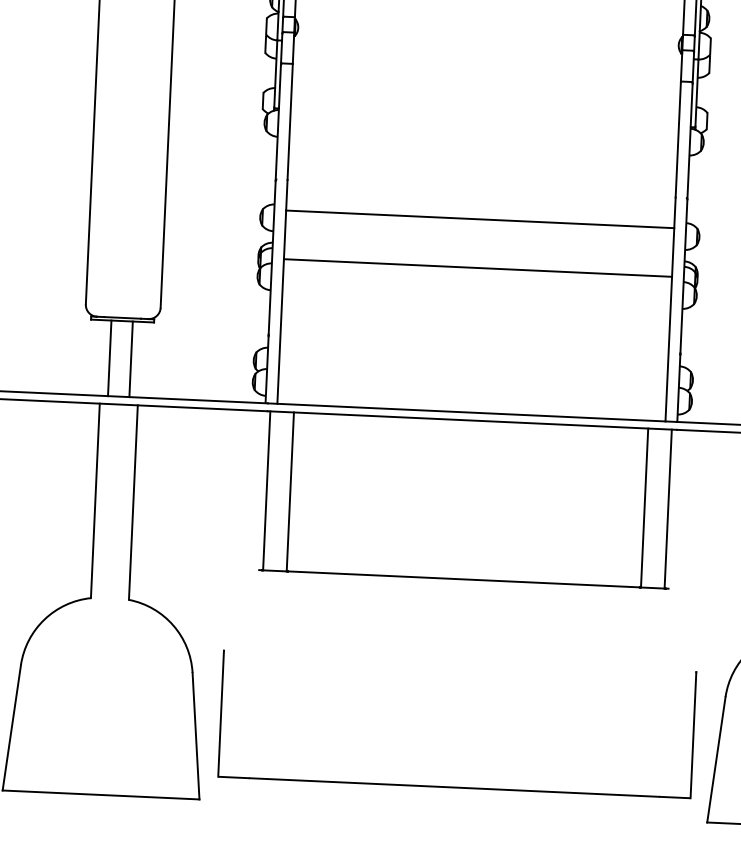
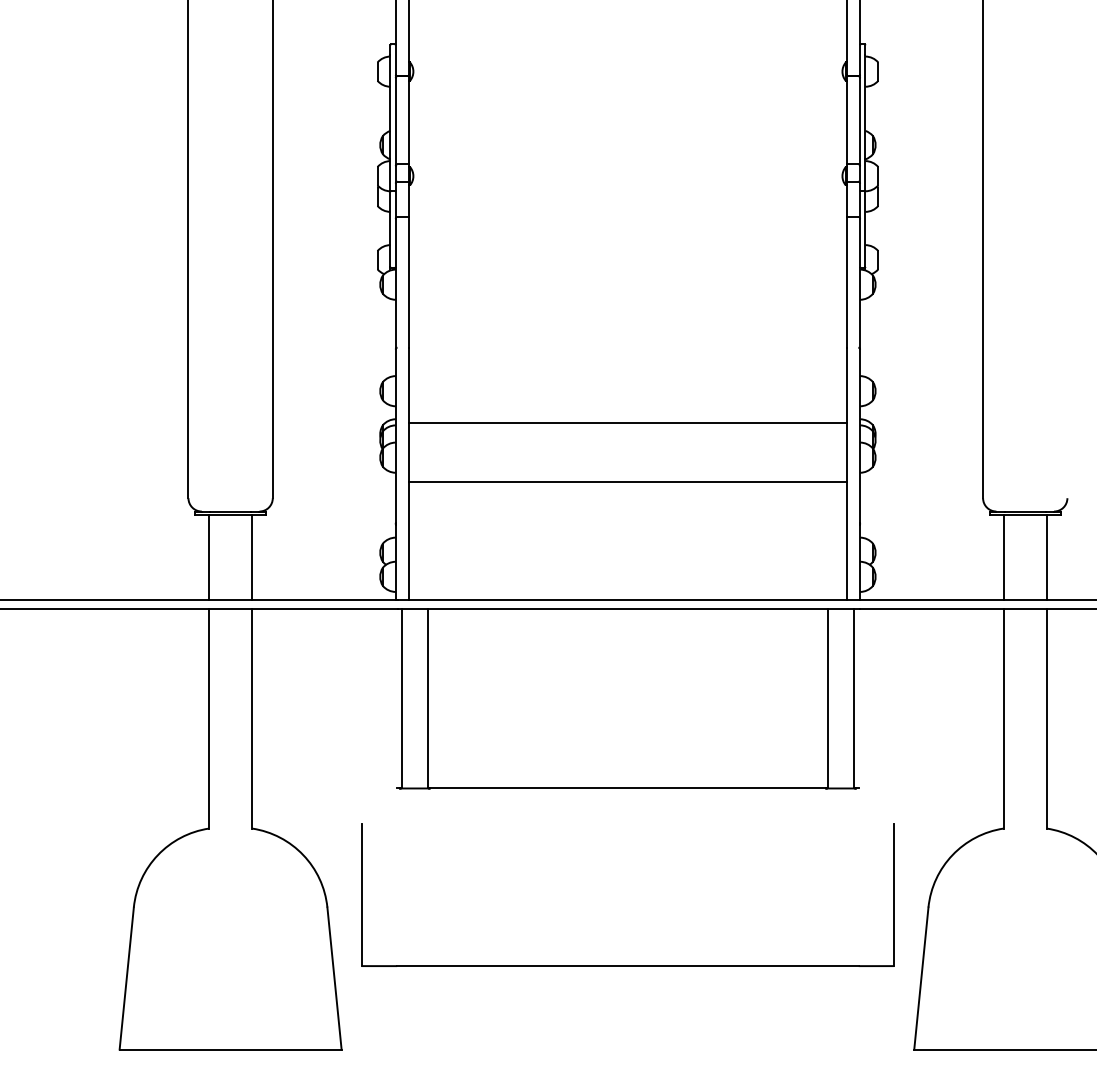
line: (479, 219) -> (627, 423), moved
line: (477, 268) -> (627, 482), moved
line: (110, 358) -> (252, 557), moved
line: (131, 359) -> (209, 557), moved
part: (454, 786) -> (627, 965), moved

